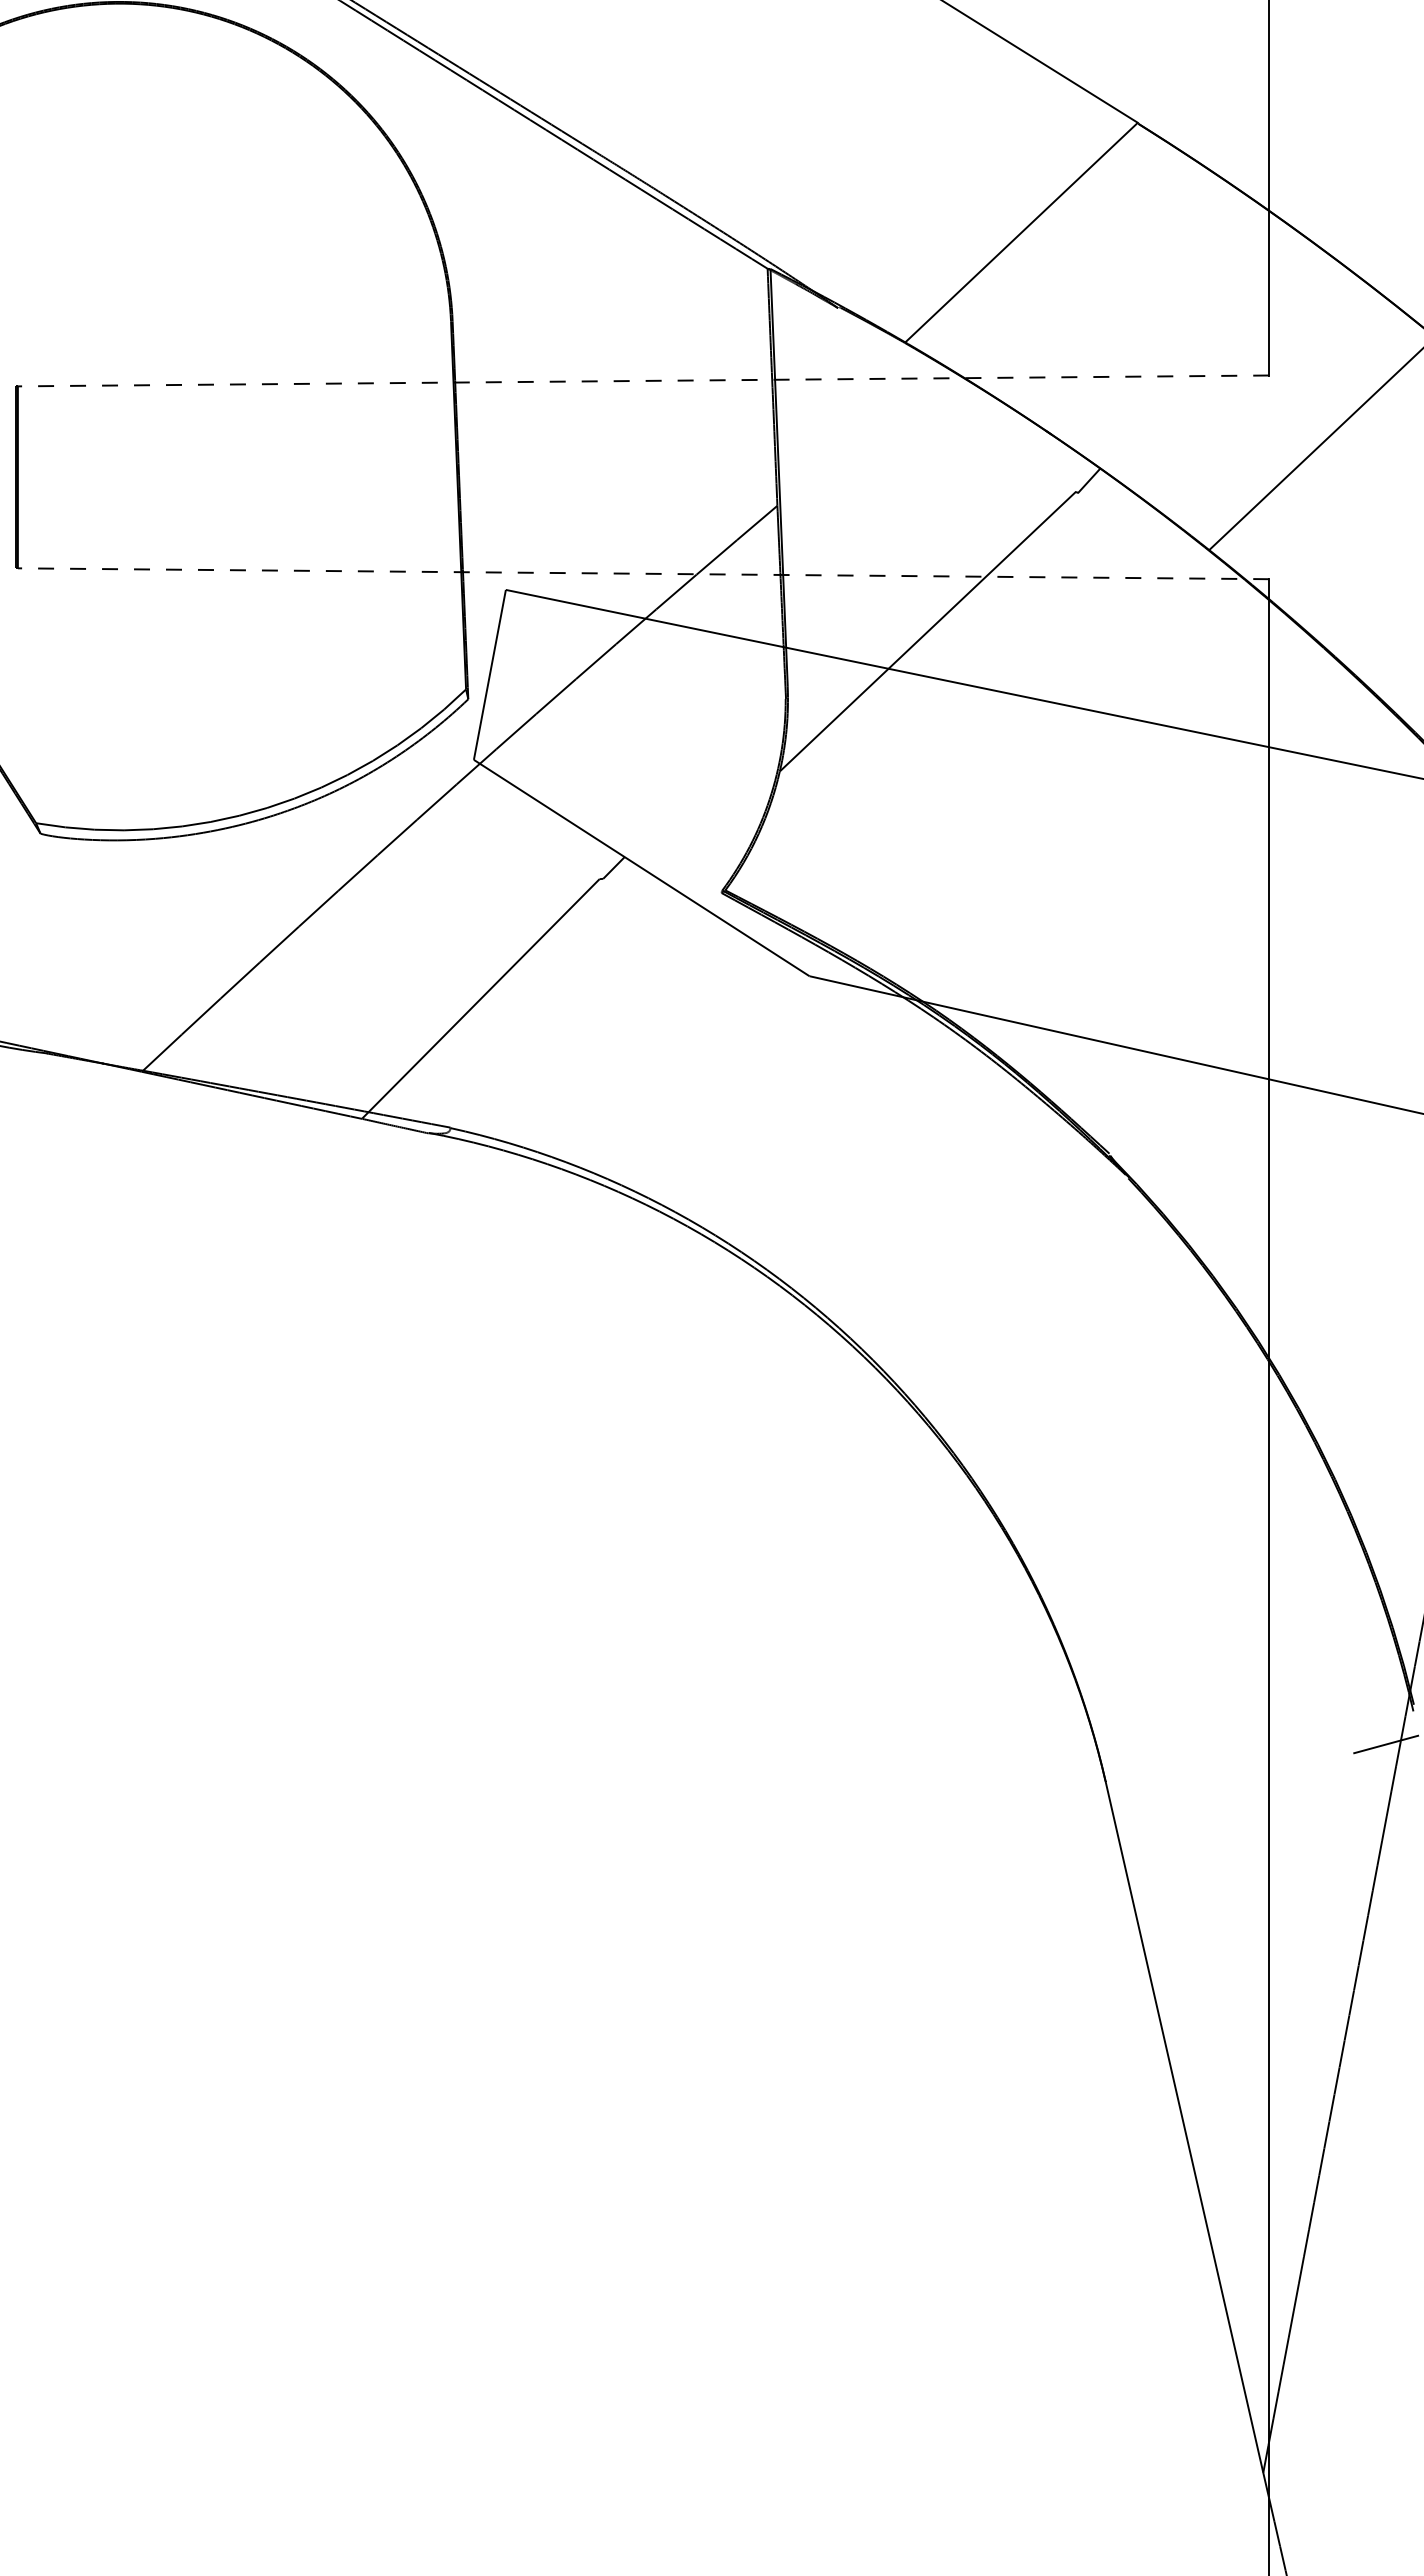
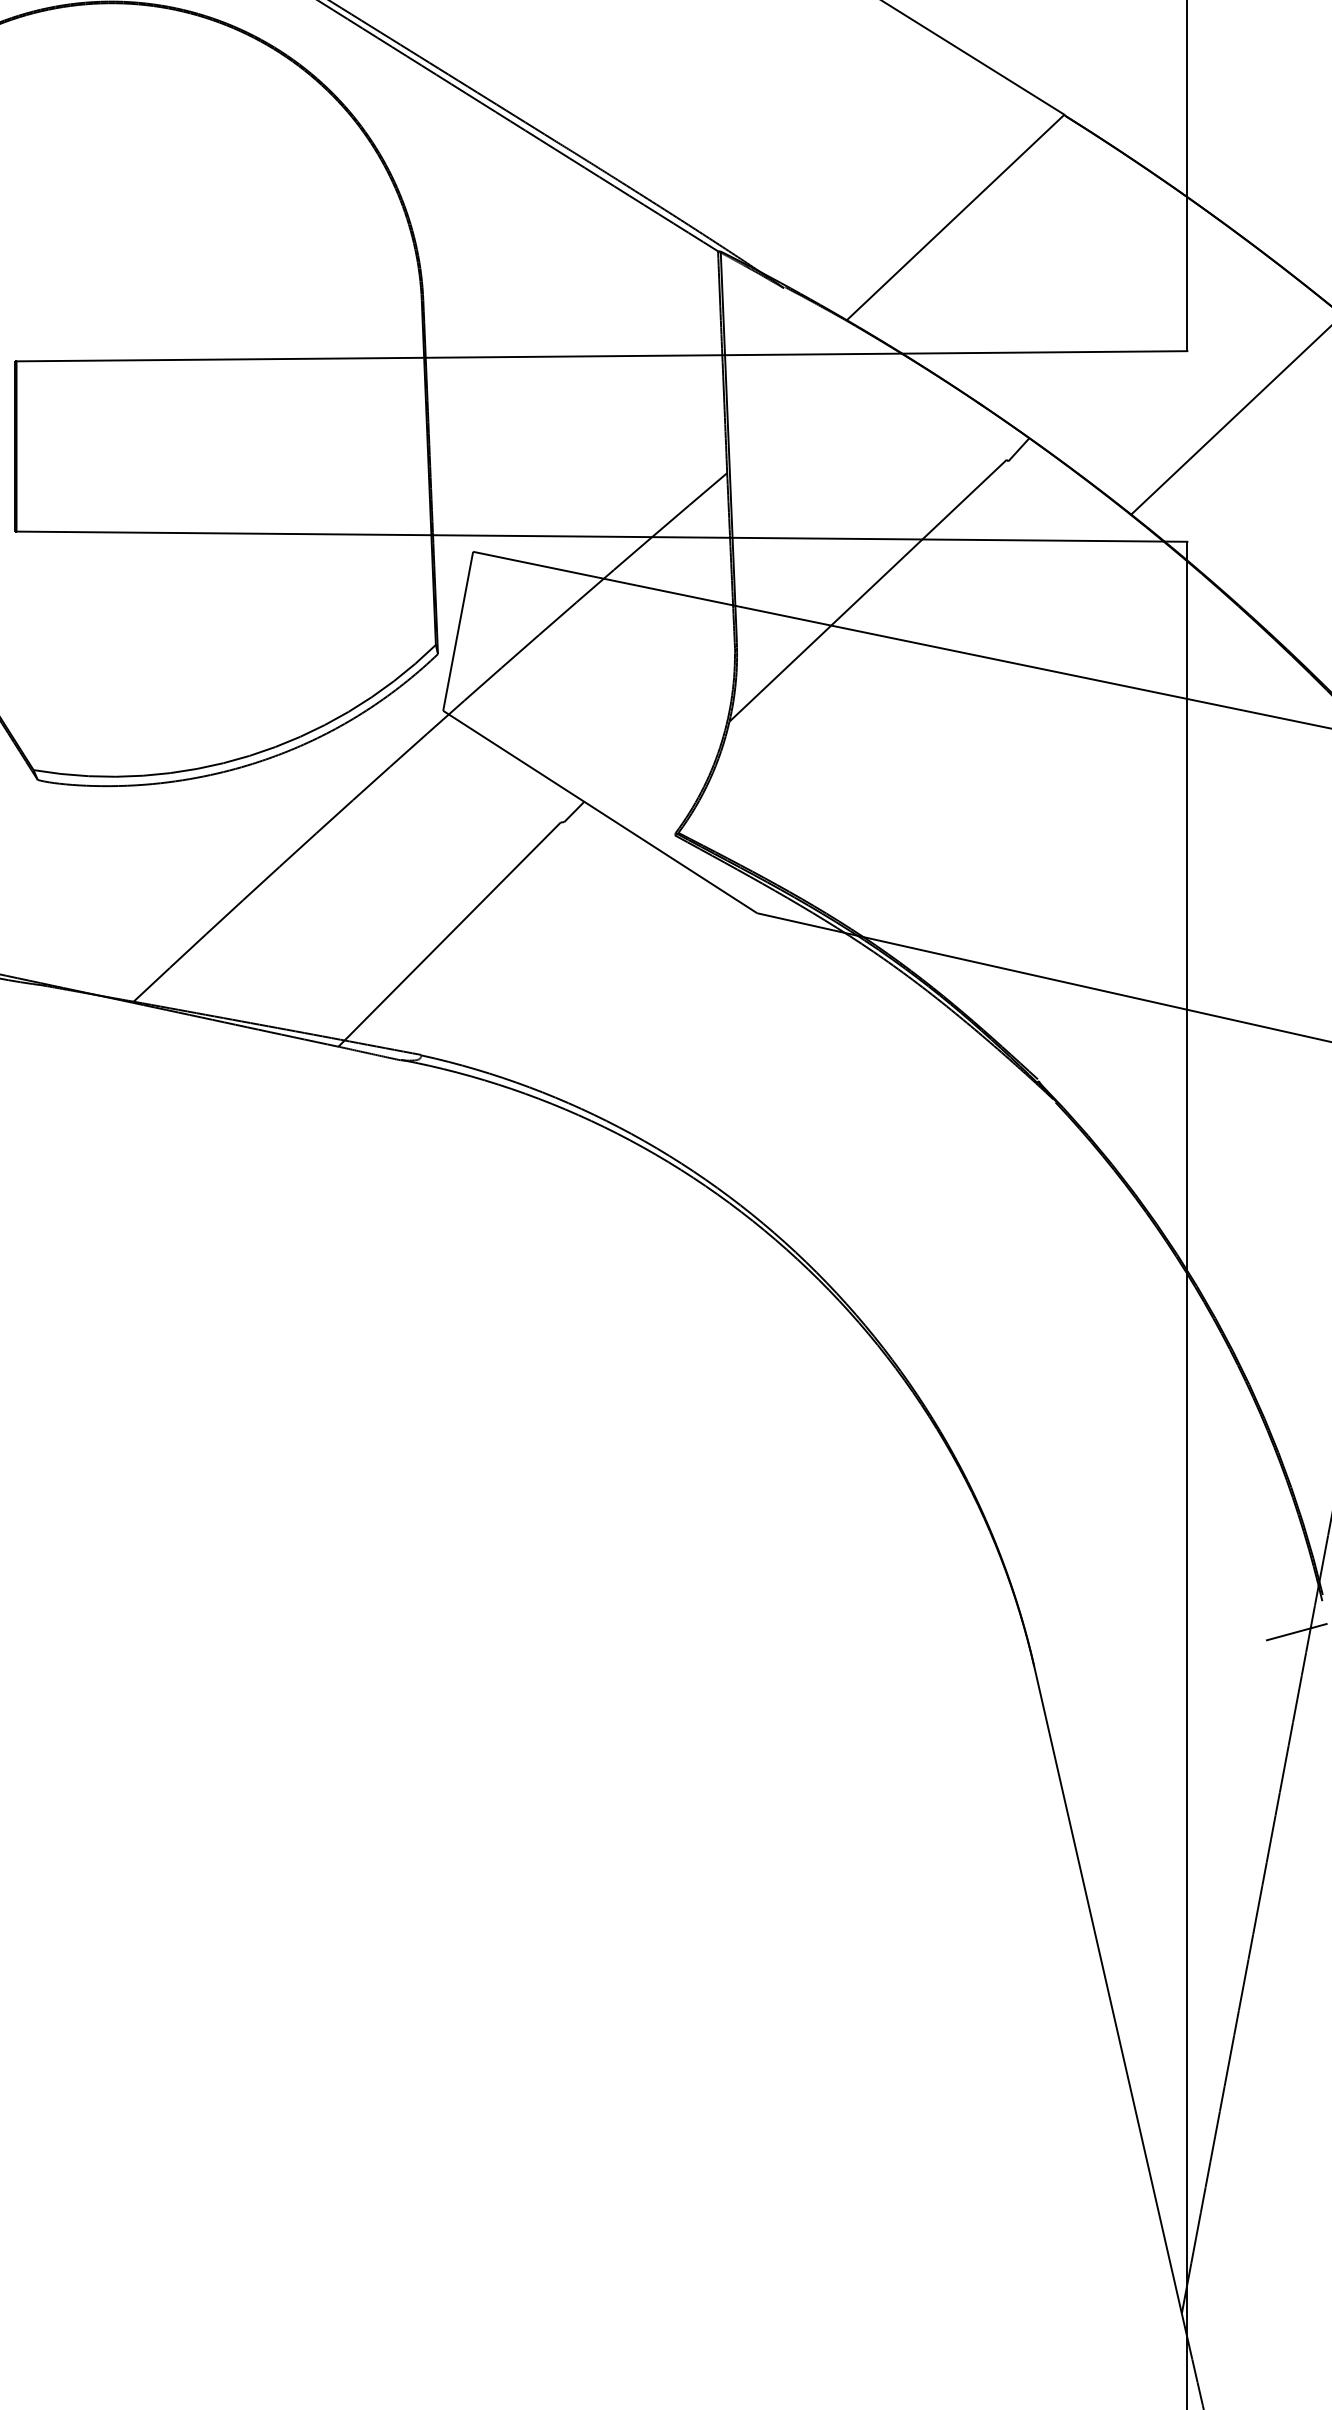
line: (643, 380) -> (601, 355), dashed -> solid
line: (643, 573) -> (601, 536), dashed -> solid

